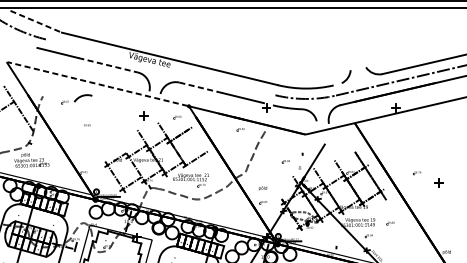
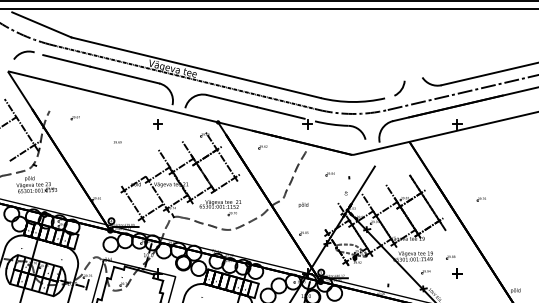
line: (36, 22) -> (42, 25), dashed -> solid
line: (108, 65) -> (125, 75), dashed -> solid
line: (160, 67) -> (185, 77), added
line: (97, 83) -> (112, 96), dashed -> solid
line: (200, 88) -> (231, 101), dashed -> solid
arc: (82, 96) -> (23, 53), moved
part: (143, 116) -> (157, 124), moved
text: (87, 125) -> (117, 142), moved
part: (240, 129) -> (262, 147), moved
line: (21, 131) -> (24, 151), added
line: (191, 135) -> (221, 156), added
part: (285, 161) -> (329, 174), moved
part: (438, 182) -> (457, 273), moved
text: (262, 187) -> (303, 204), moved

